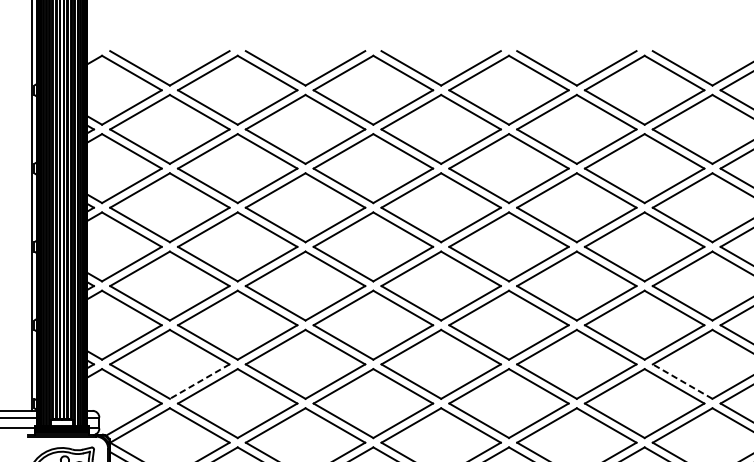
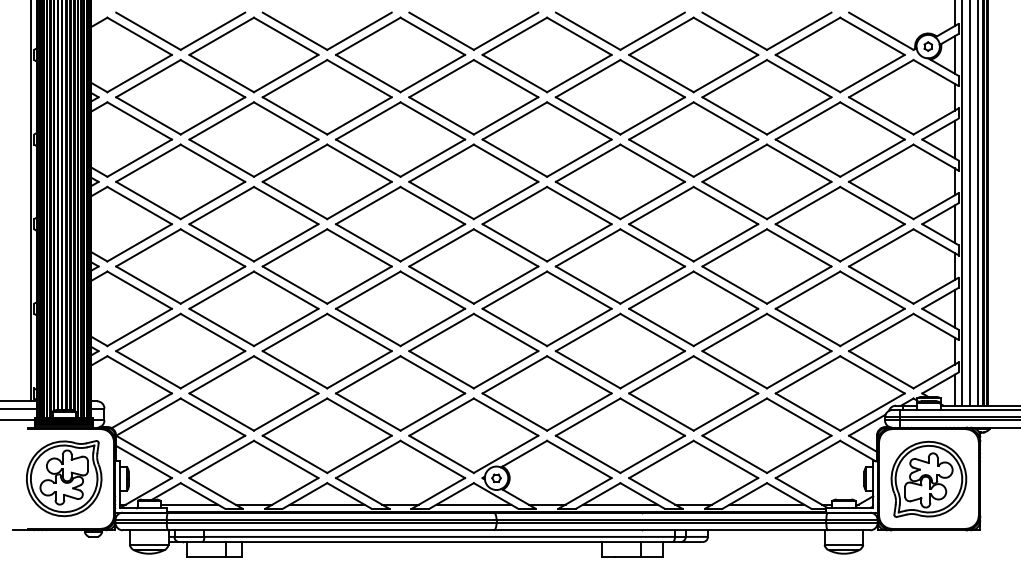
line: (682, 381) -> (734, 369), dashed -> solid
line: (199, 382) -> (212, 370), dashed -> solid

